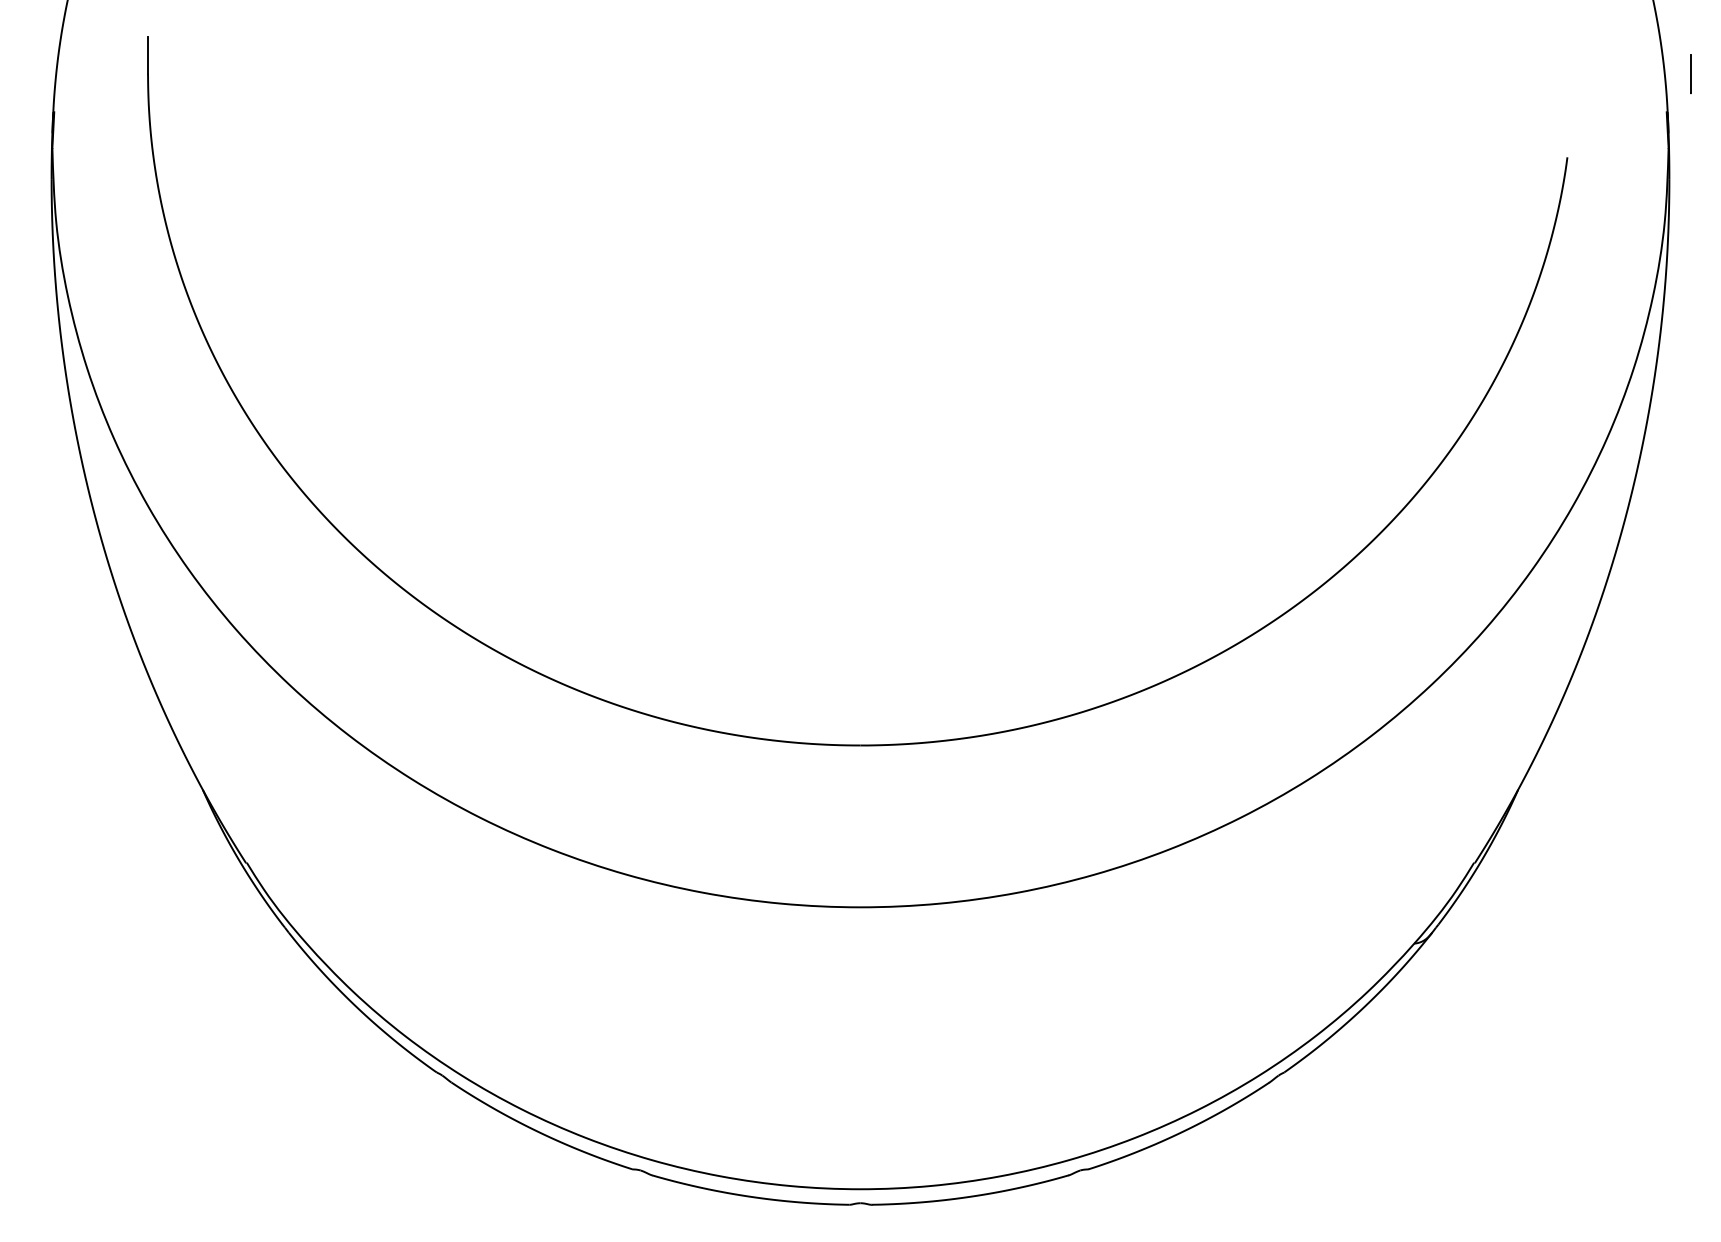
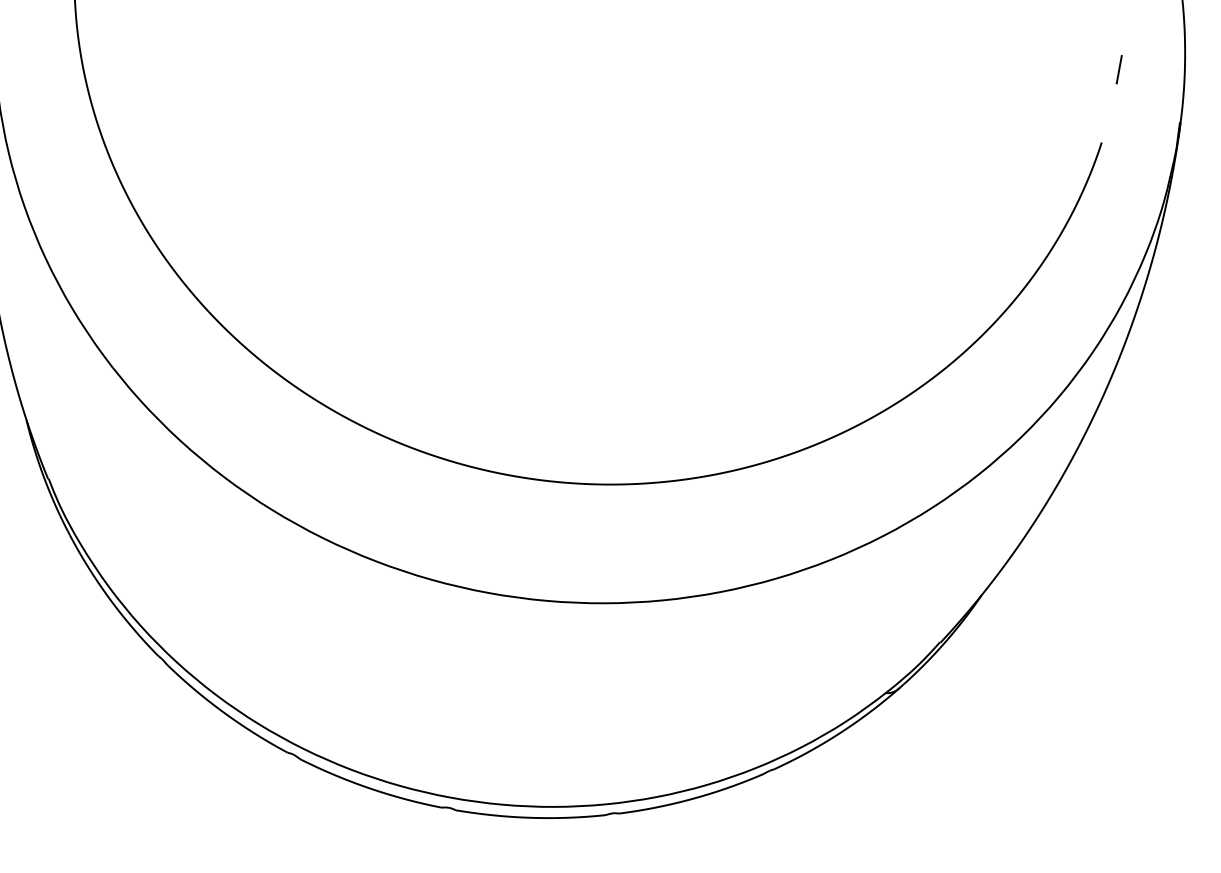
line: (1690, 73) -> (1118, 69), moved

